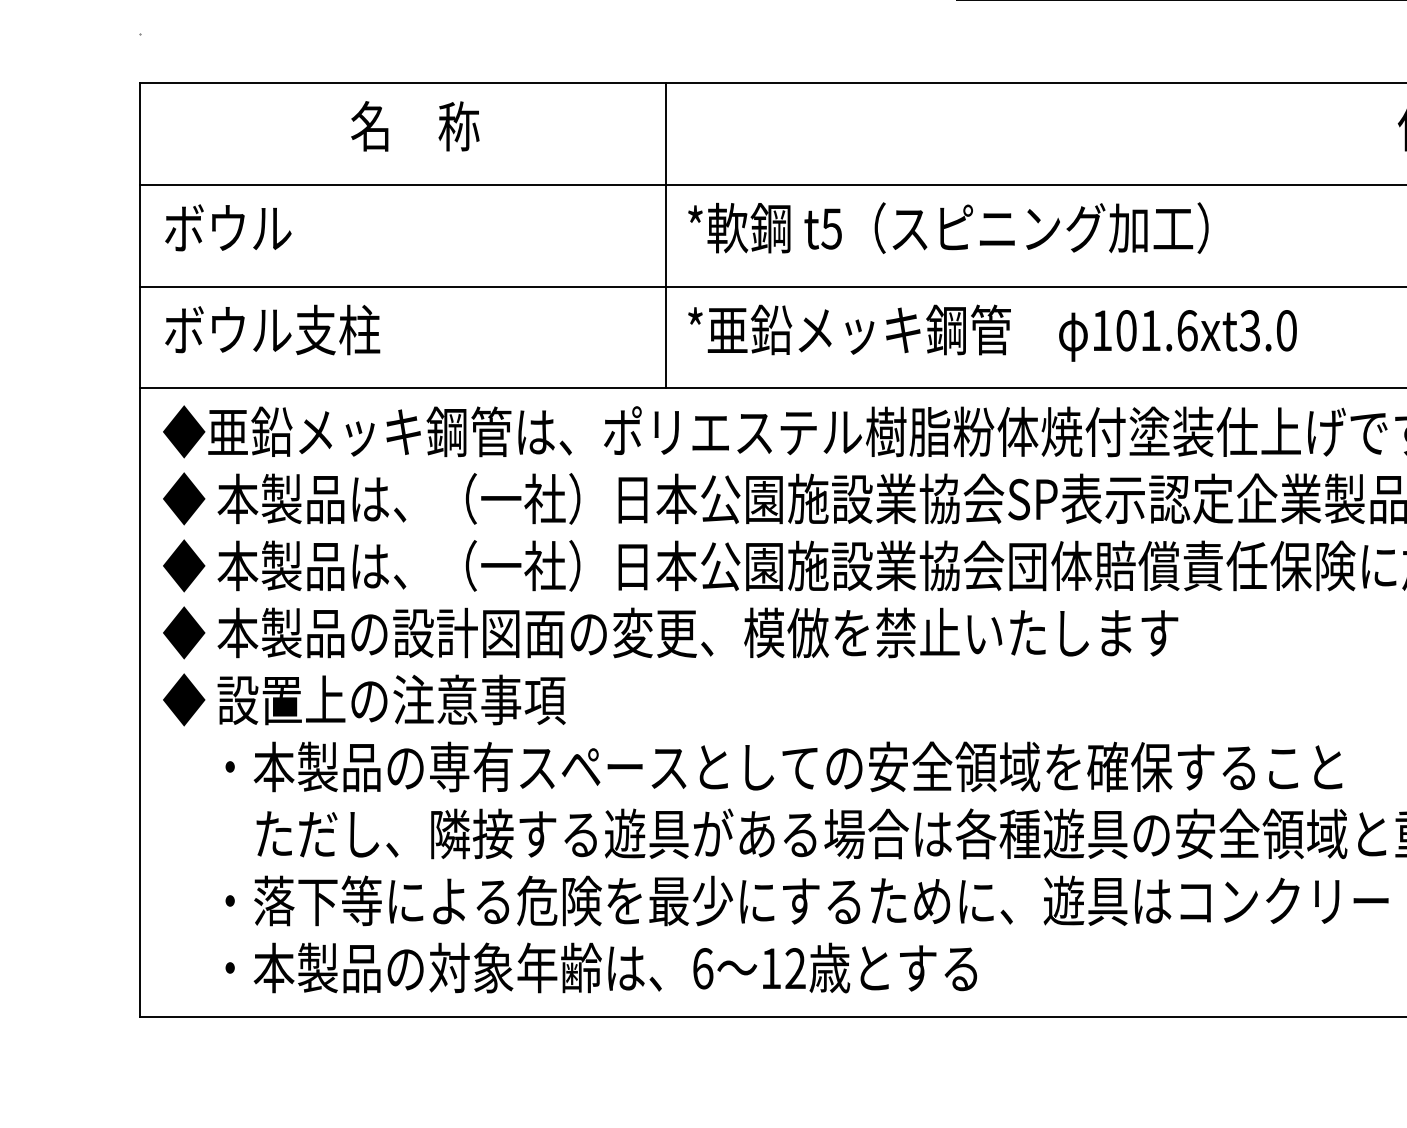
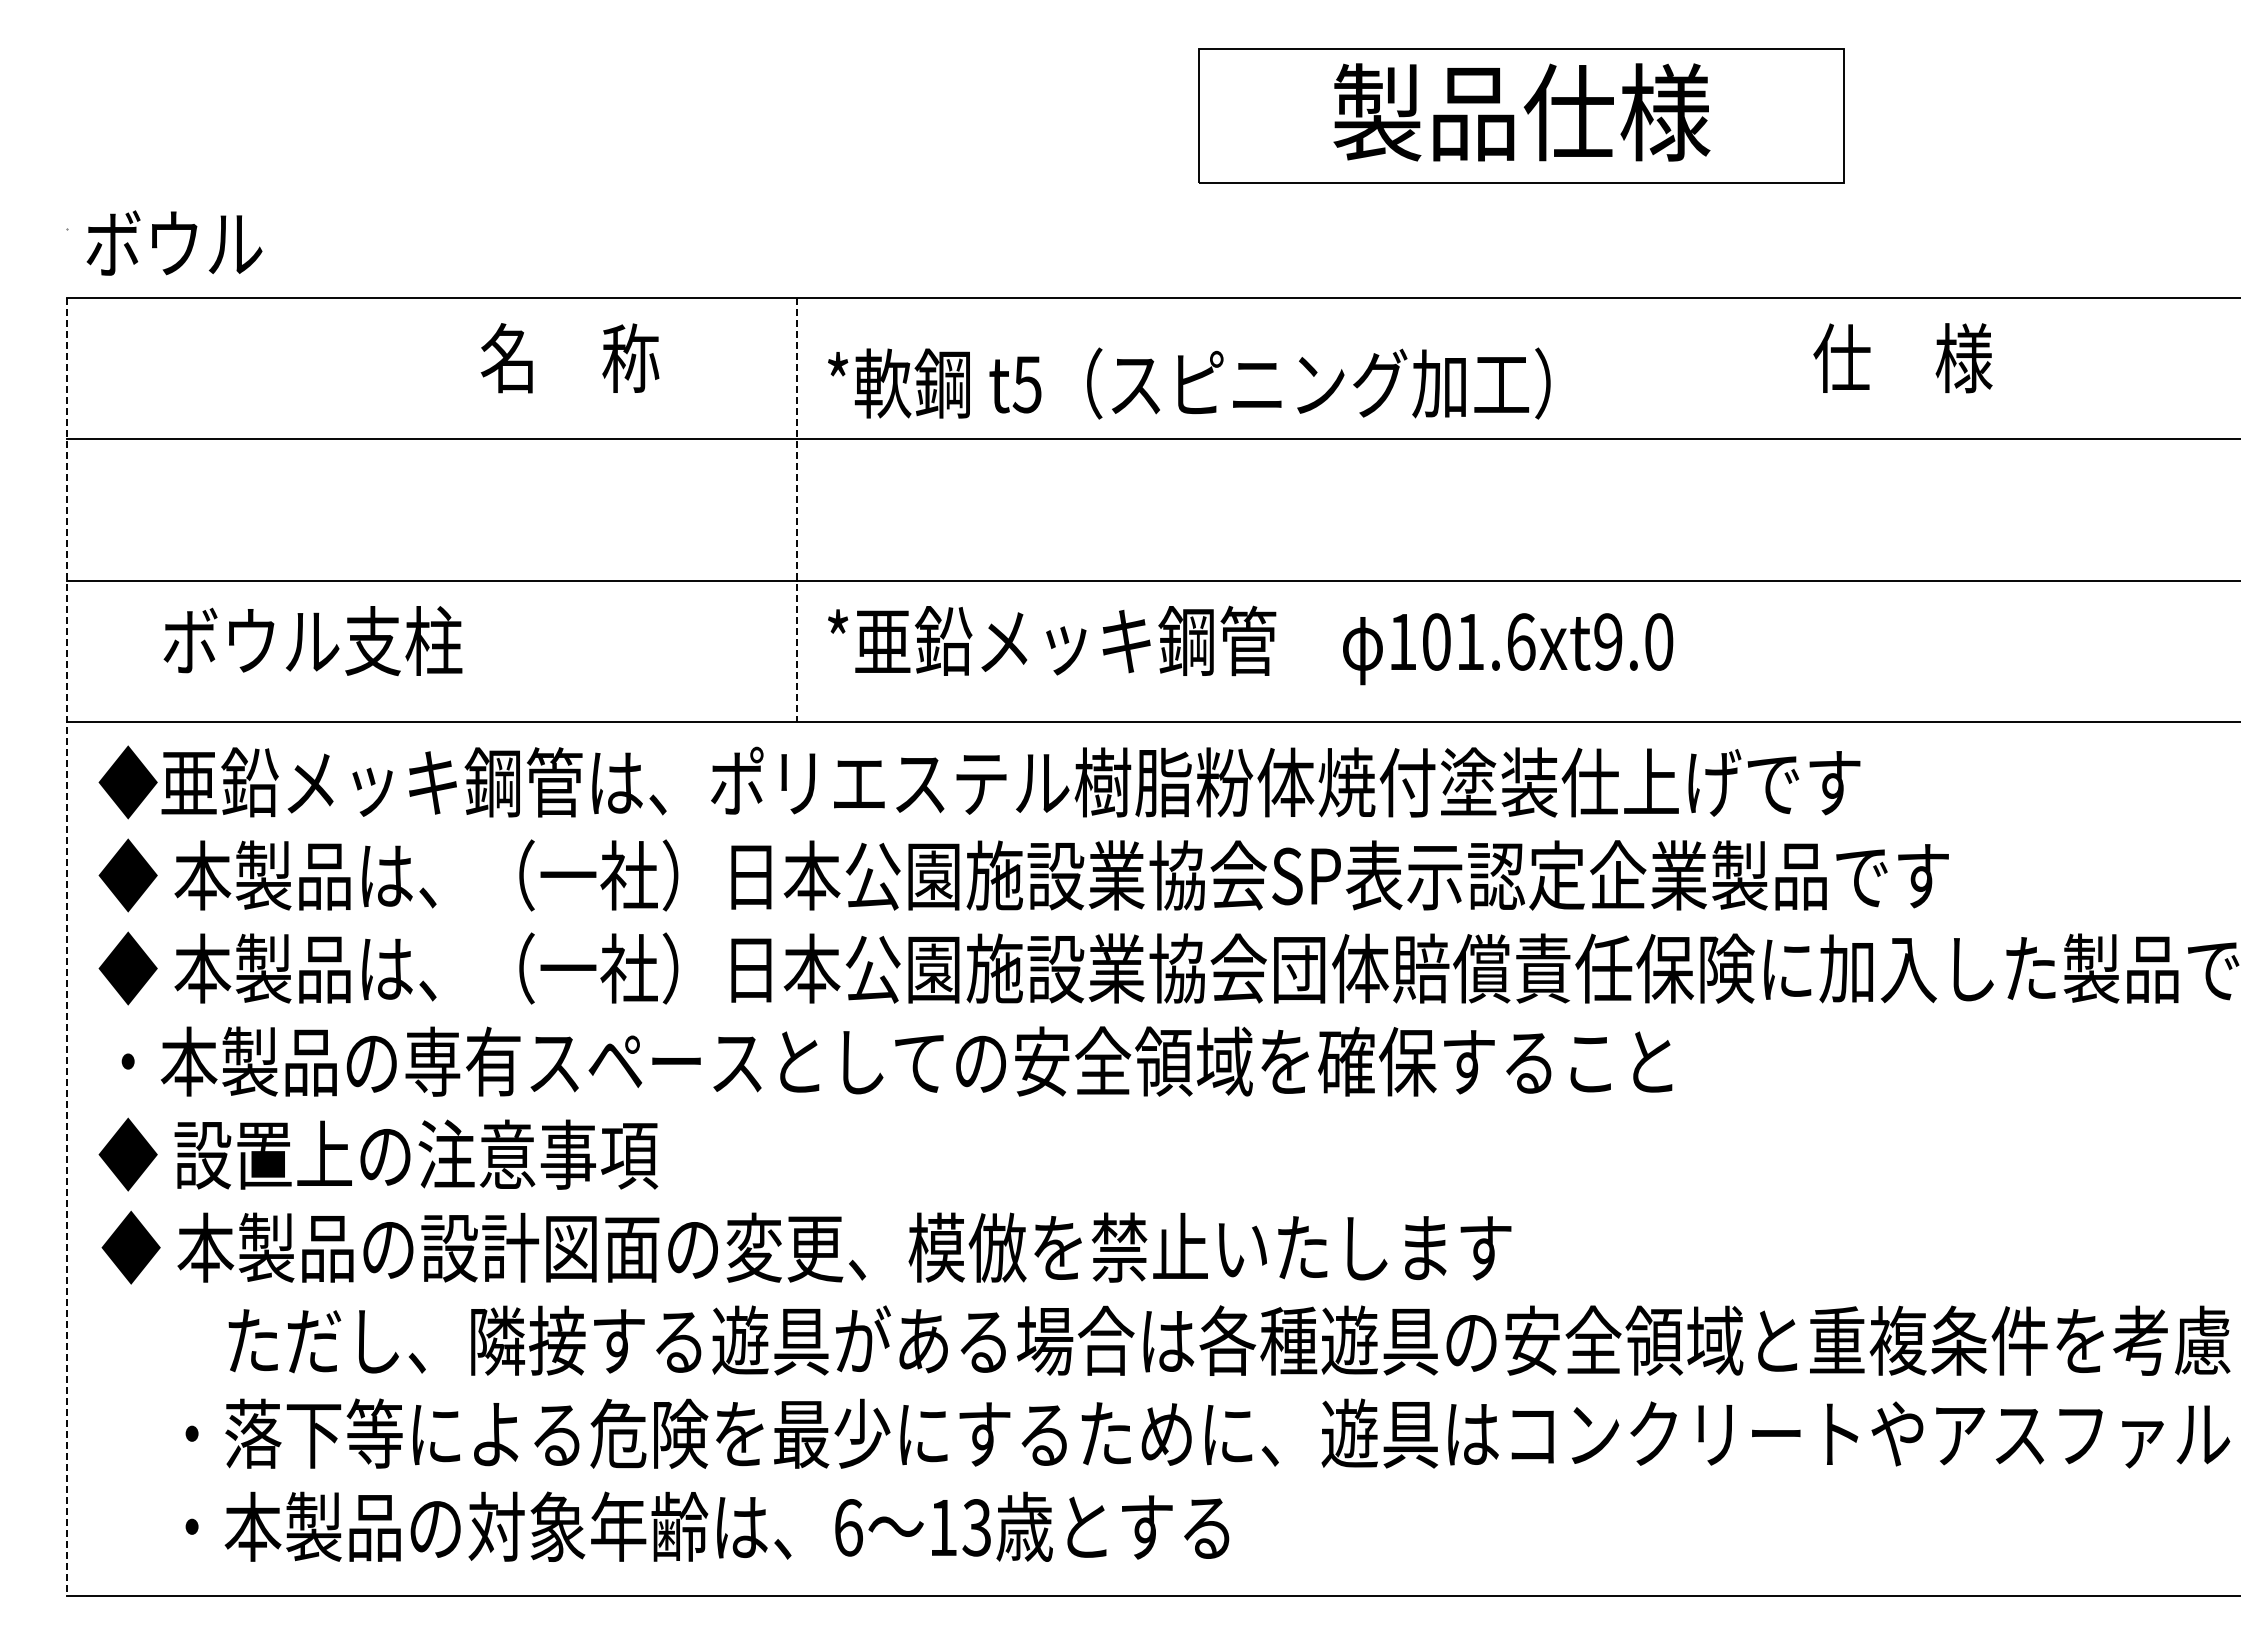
text: (414, 126) -> (569, 358), moved
text: (228, 227) -> (174, 242), moved
text: (948, 228) -> (1189, 383), moved
line: (665, 236) -> (796, 510), solid -> dashed
text: (272, 330) -> (312, 641), moved
text: (1249, 330) -> (1607, 641), 101.6xt3.0 -> 101.6xt9.0
line: (140, 550) -> (67, 946), solid -> dashed
text: (729, 632) -> (885, 1061), ◆ 本製品の設計図面の変更、模倣を禁止いたします -> ・本製品の専有スペースとしての安全領域を確保すること
text: (753, 766) -> (918, 1247), ・本製品の専有スペースとしての安全領域を確保すること -> ◆ 本製品の設計図面の変更、模倣を禁止いたします
text: (795, 968) -> (976, 1527), 12 -> 13

